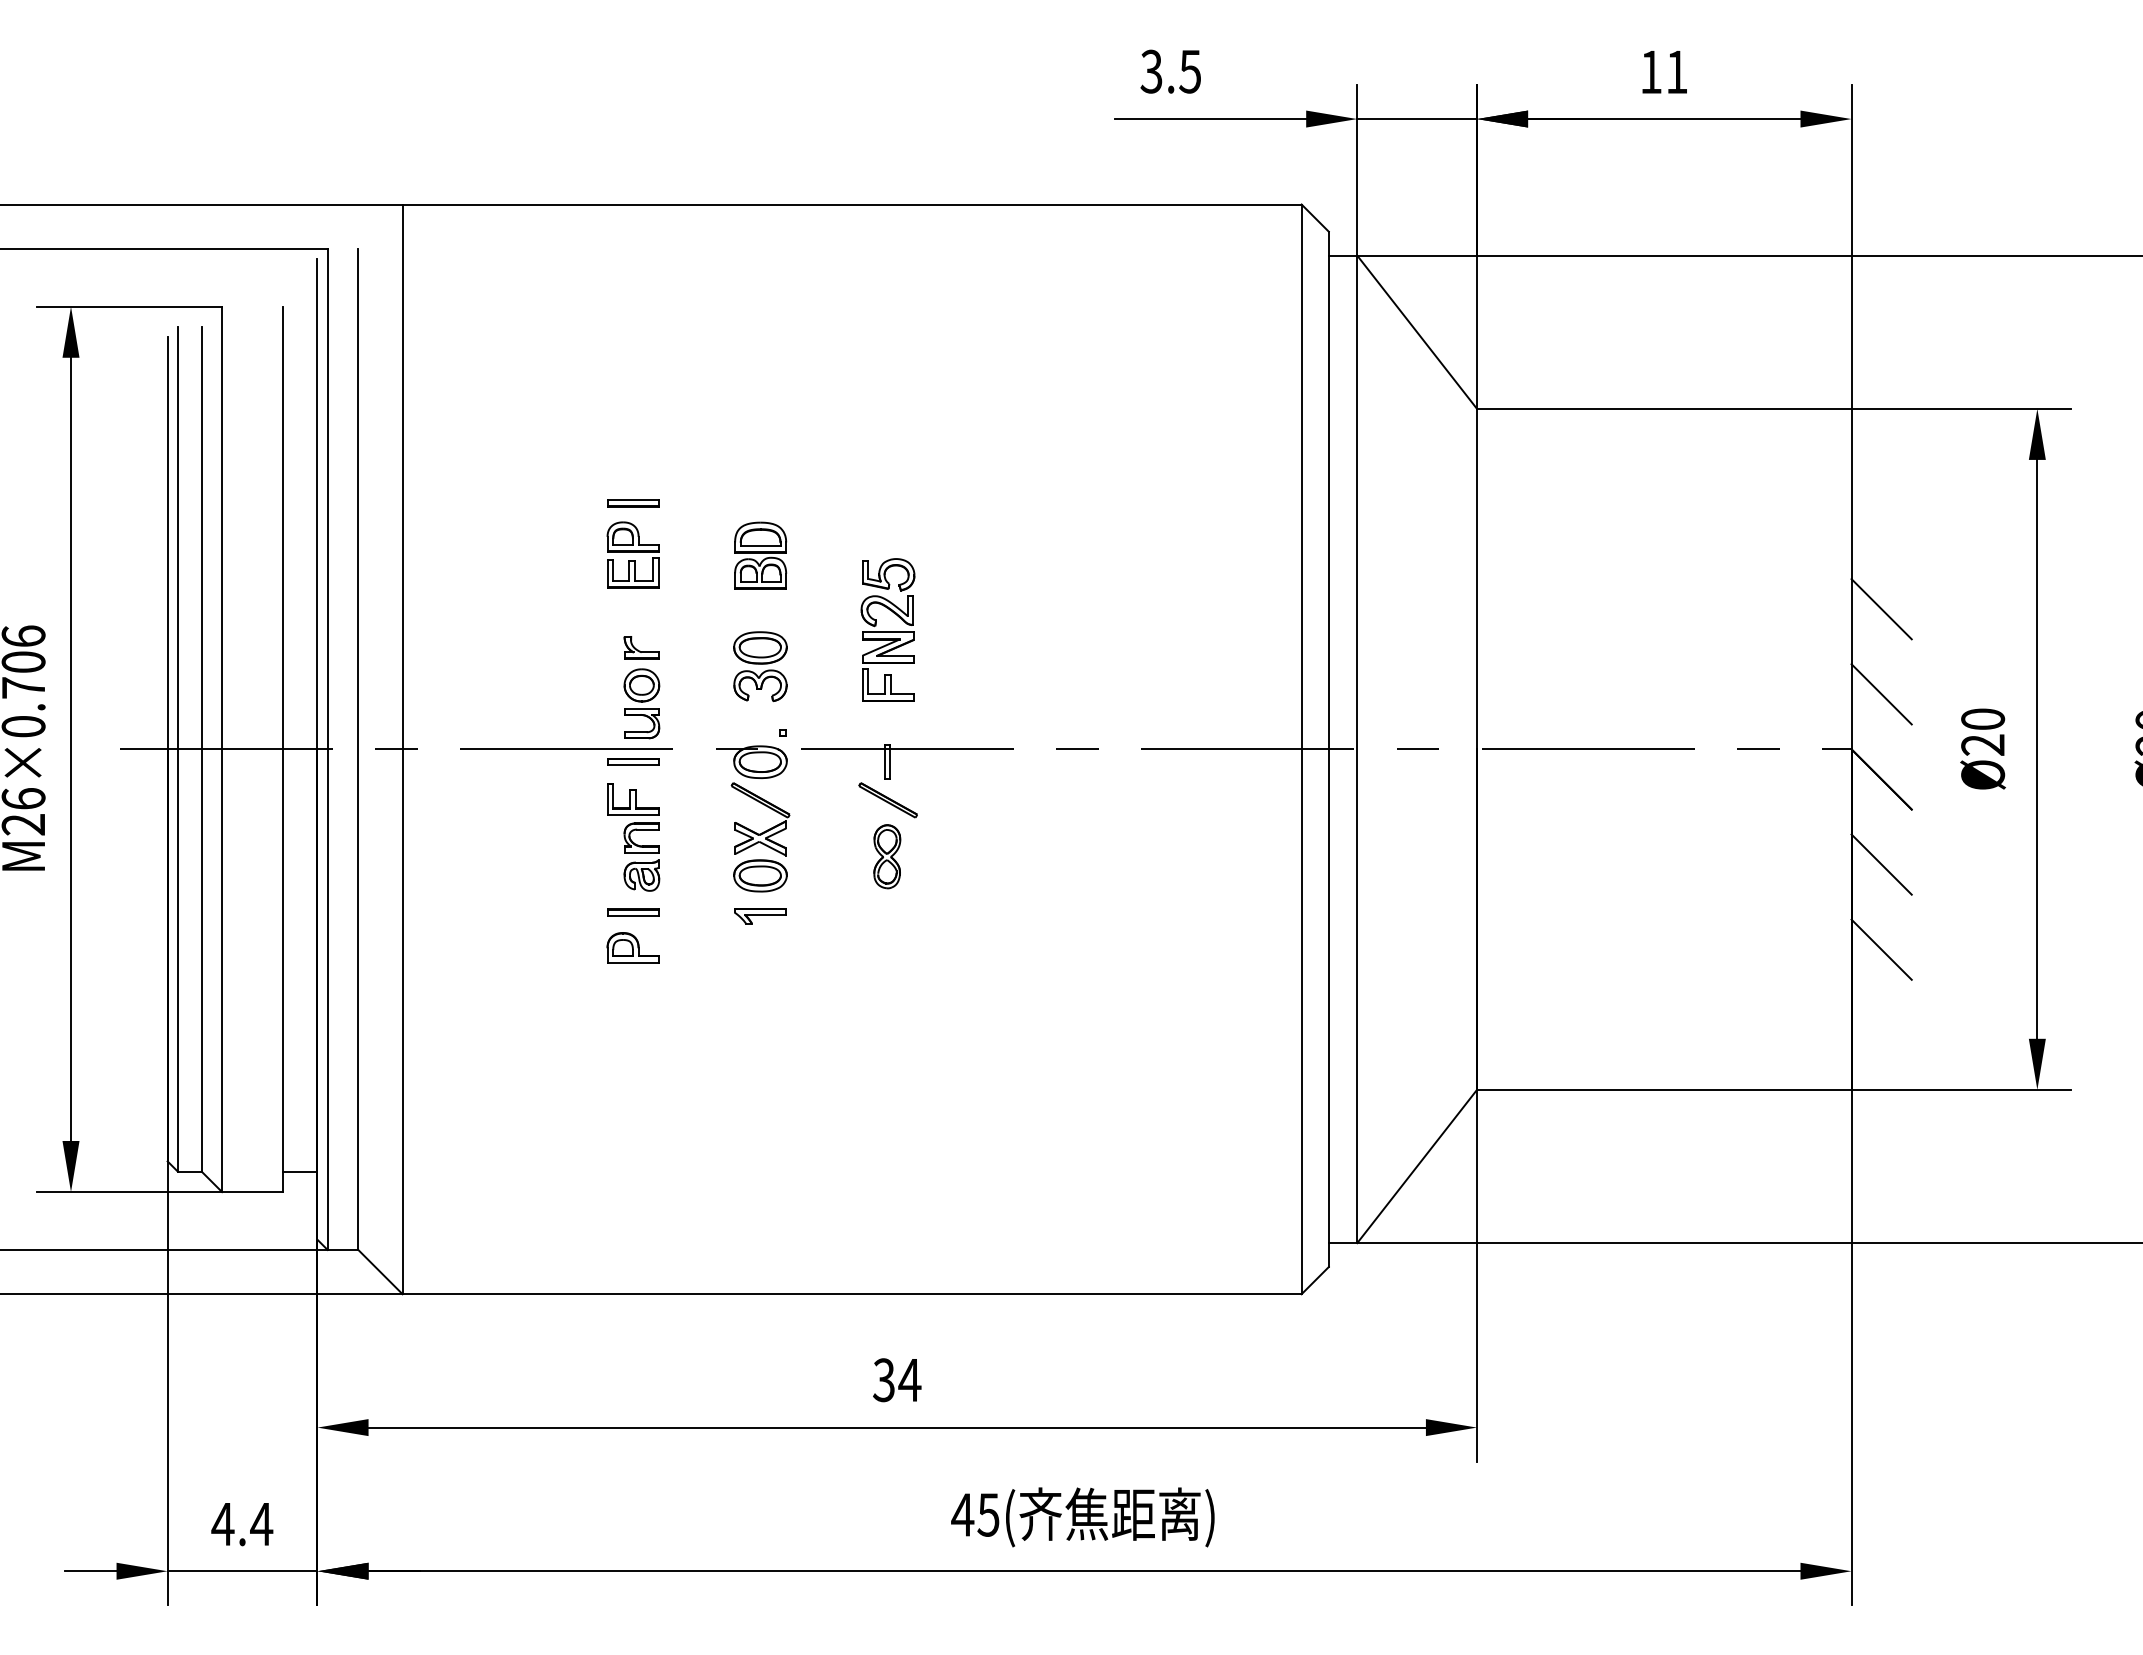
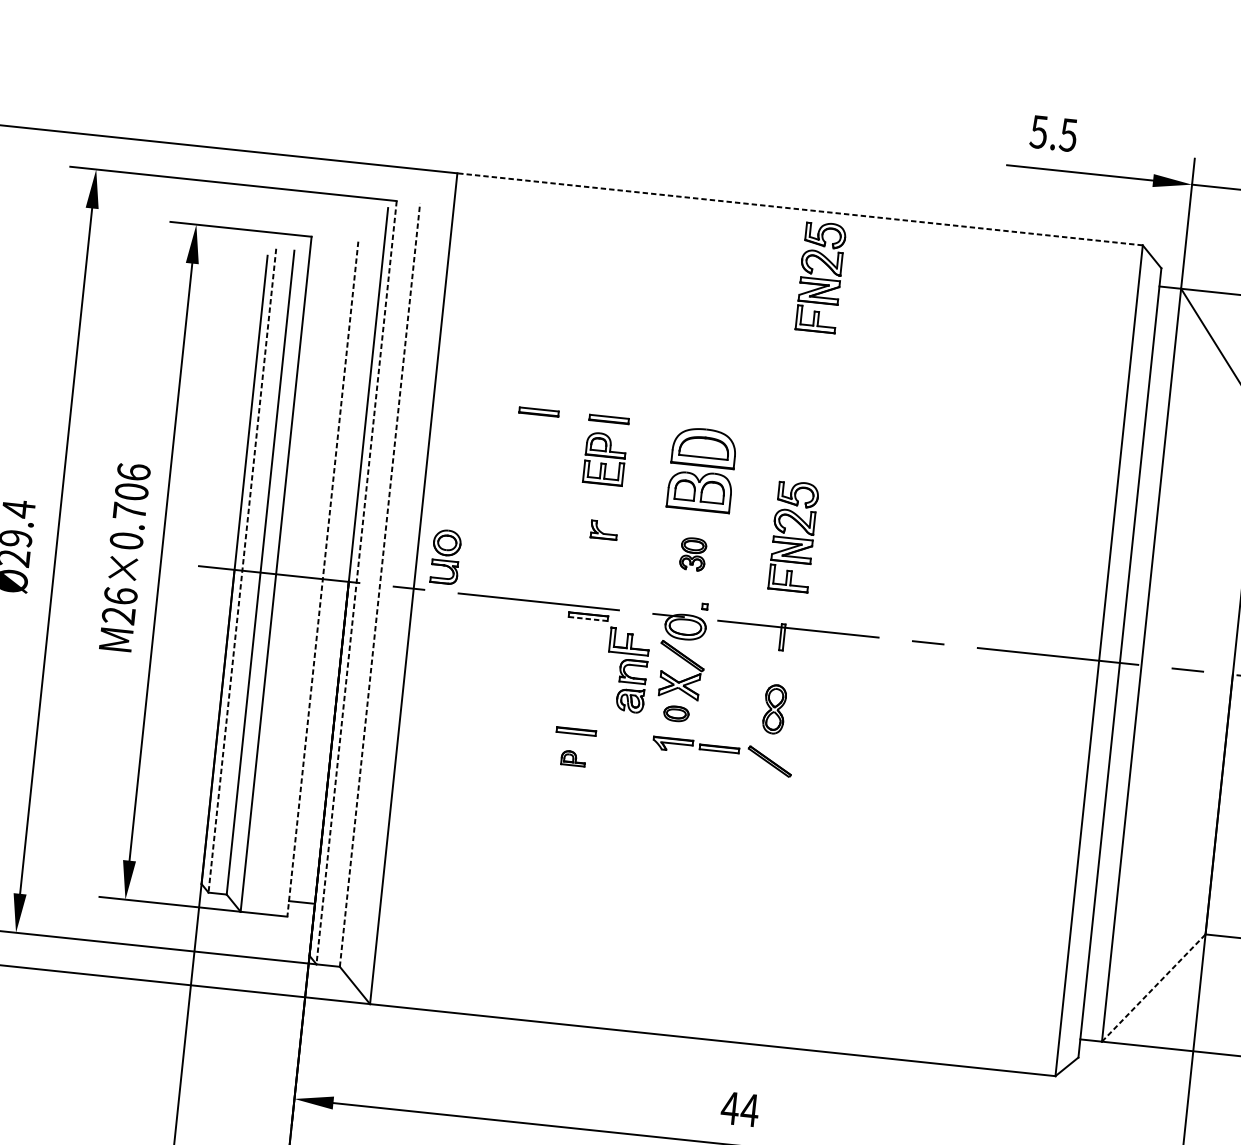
text: (1151, 71) -> (1039, 131), 3.5 -> 5.5
line: (852, 204) -> (800, 209), solid -> dashed
part: (887, 289) -> (820, 276), added
part: (541, 503) -> (539, 412), added
part: (760, 555) -> (702, 469), size x1.6
part: (760, 666) -> (693, 554), size x0.6
part: (641, 703) -> (445, 556), moved
line: (177, 749) -> (242, 570), solid -> dashed
line: (283, 749) -> (322, 579), solid -> dashed
line: (327, 749) -> (356, 582), solid -> dashed
line: (358, 749) -> (380, 585), solid -> dashed
line: (633, 764) -> (588, 618), solid -> dashed
part: (887, 800) -> (769, 761), moved
part: (633, 837) -> (627, 670), moved
part: (760, 875) -> (676, 713), size x0.6
part: (821, 915) -> (719, 748), added
part: (632, 947) -> (573, 758), size x0.6
line: (1417, 1166) -> (1154, 988), solid -> dashed
text: (883, 1380) -> (729, 1108), 34 -> 44

